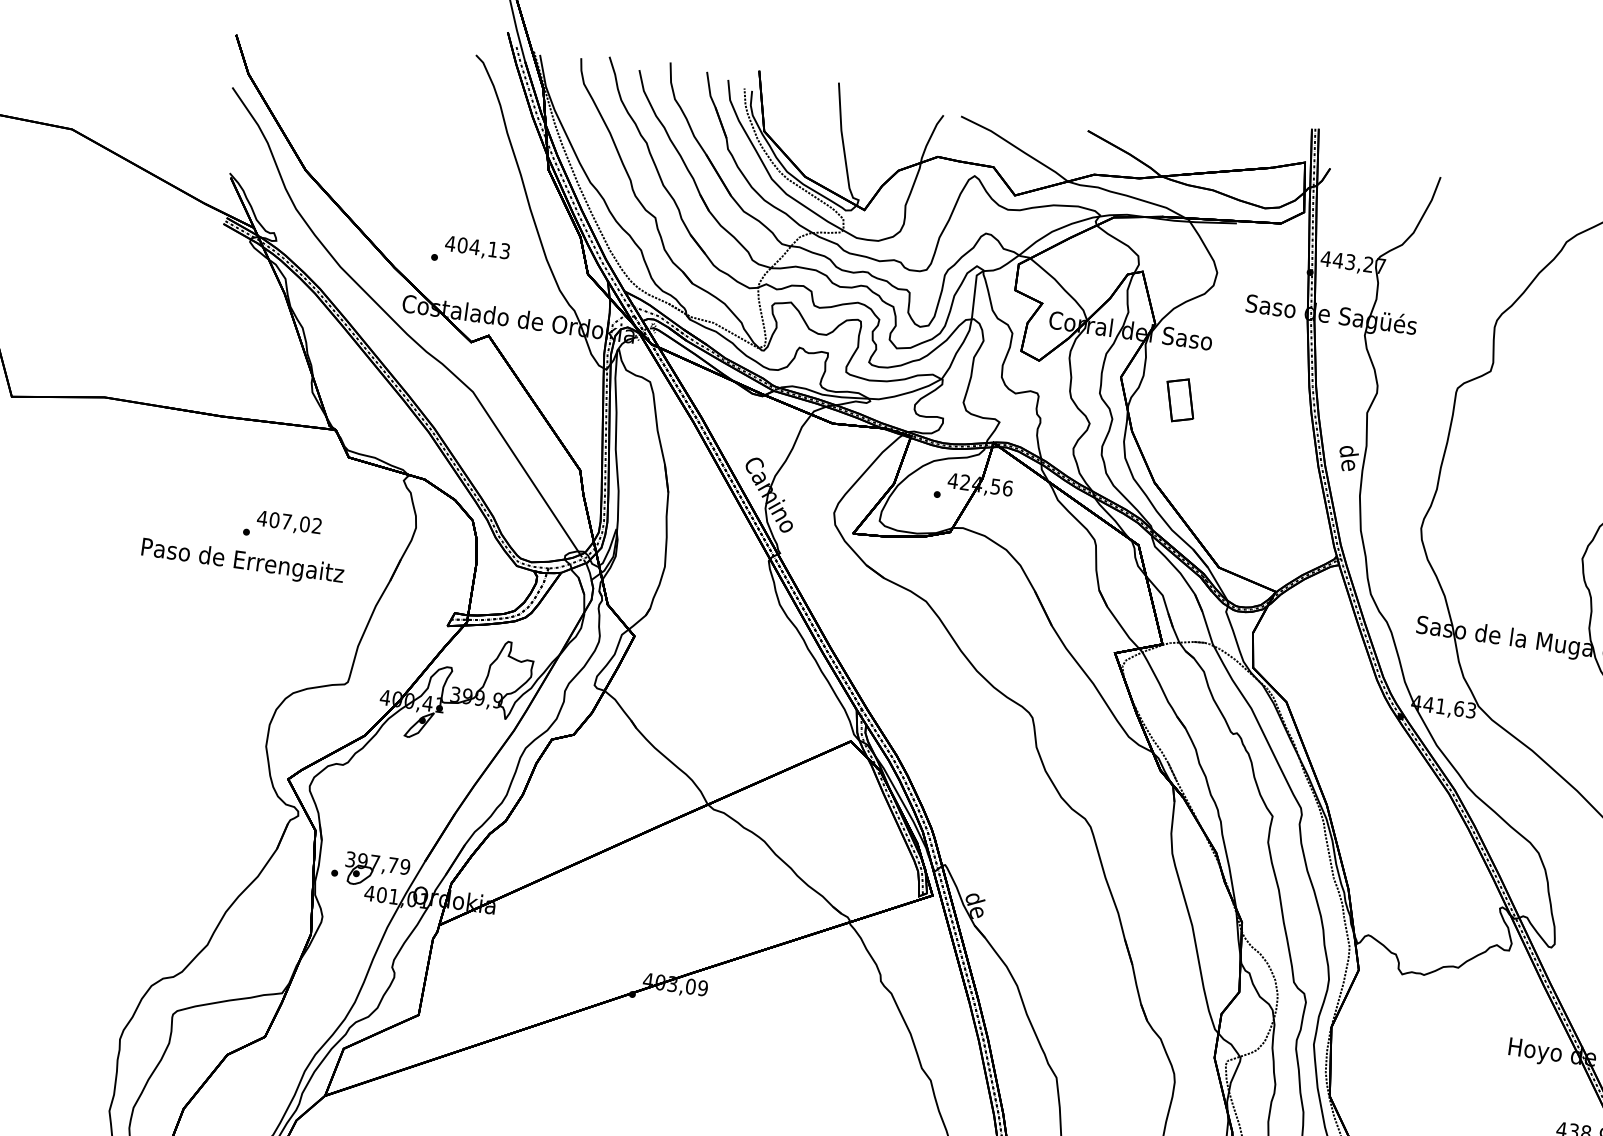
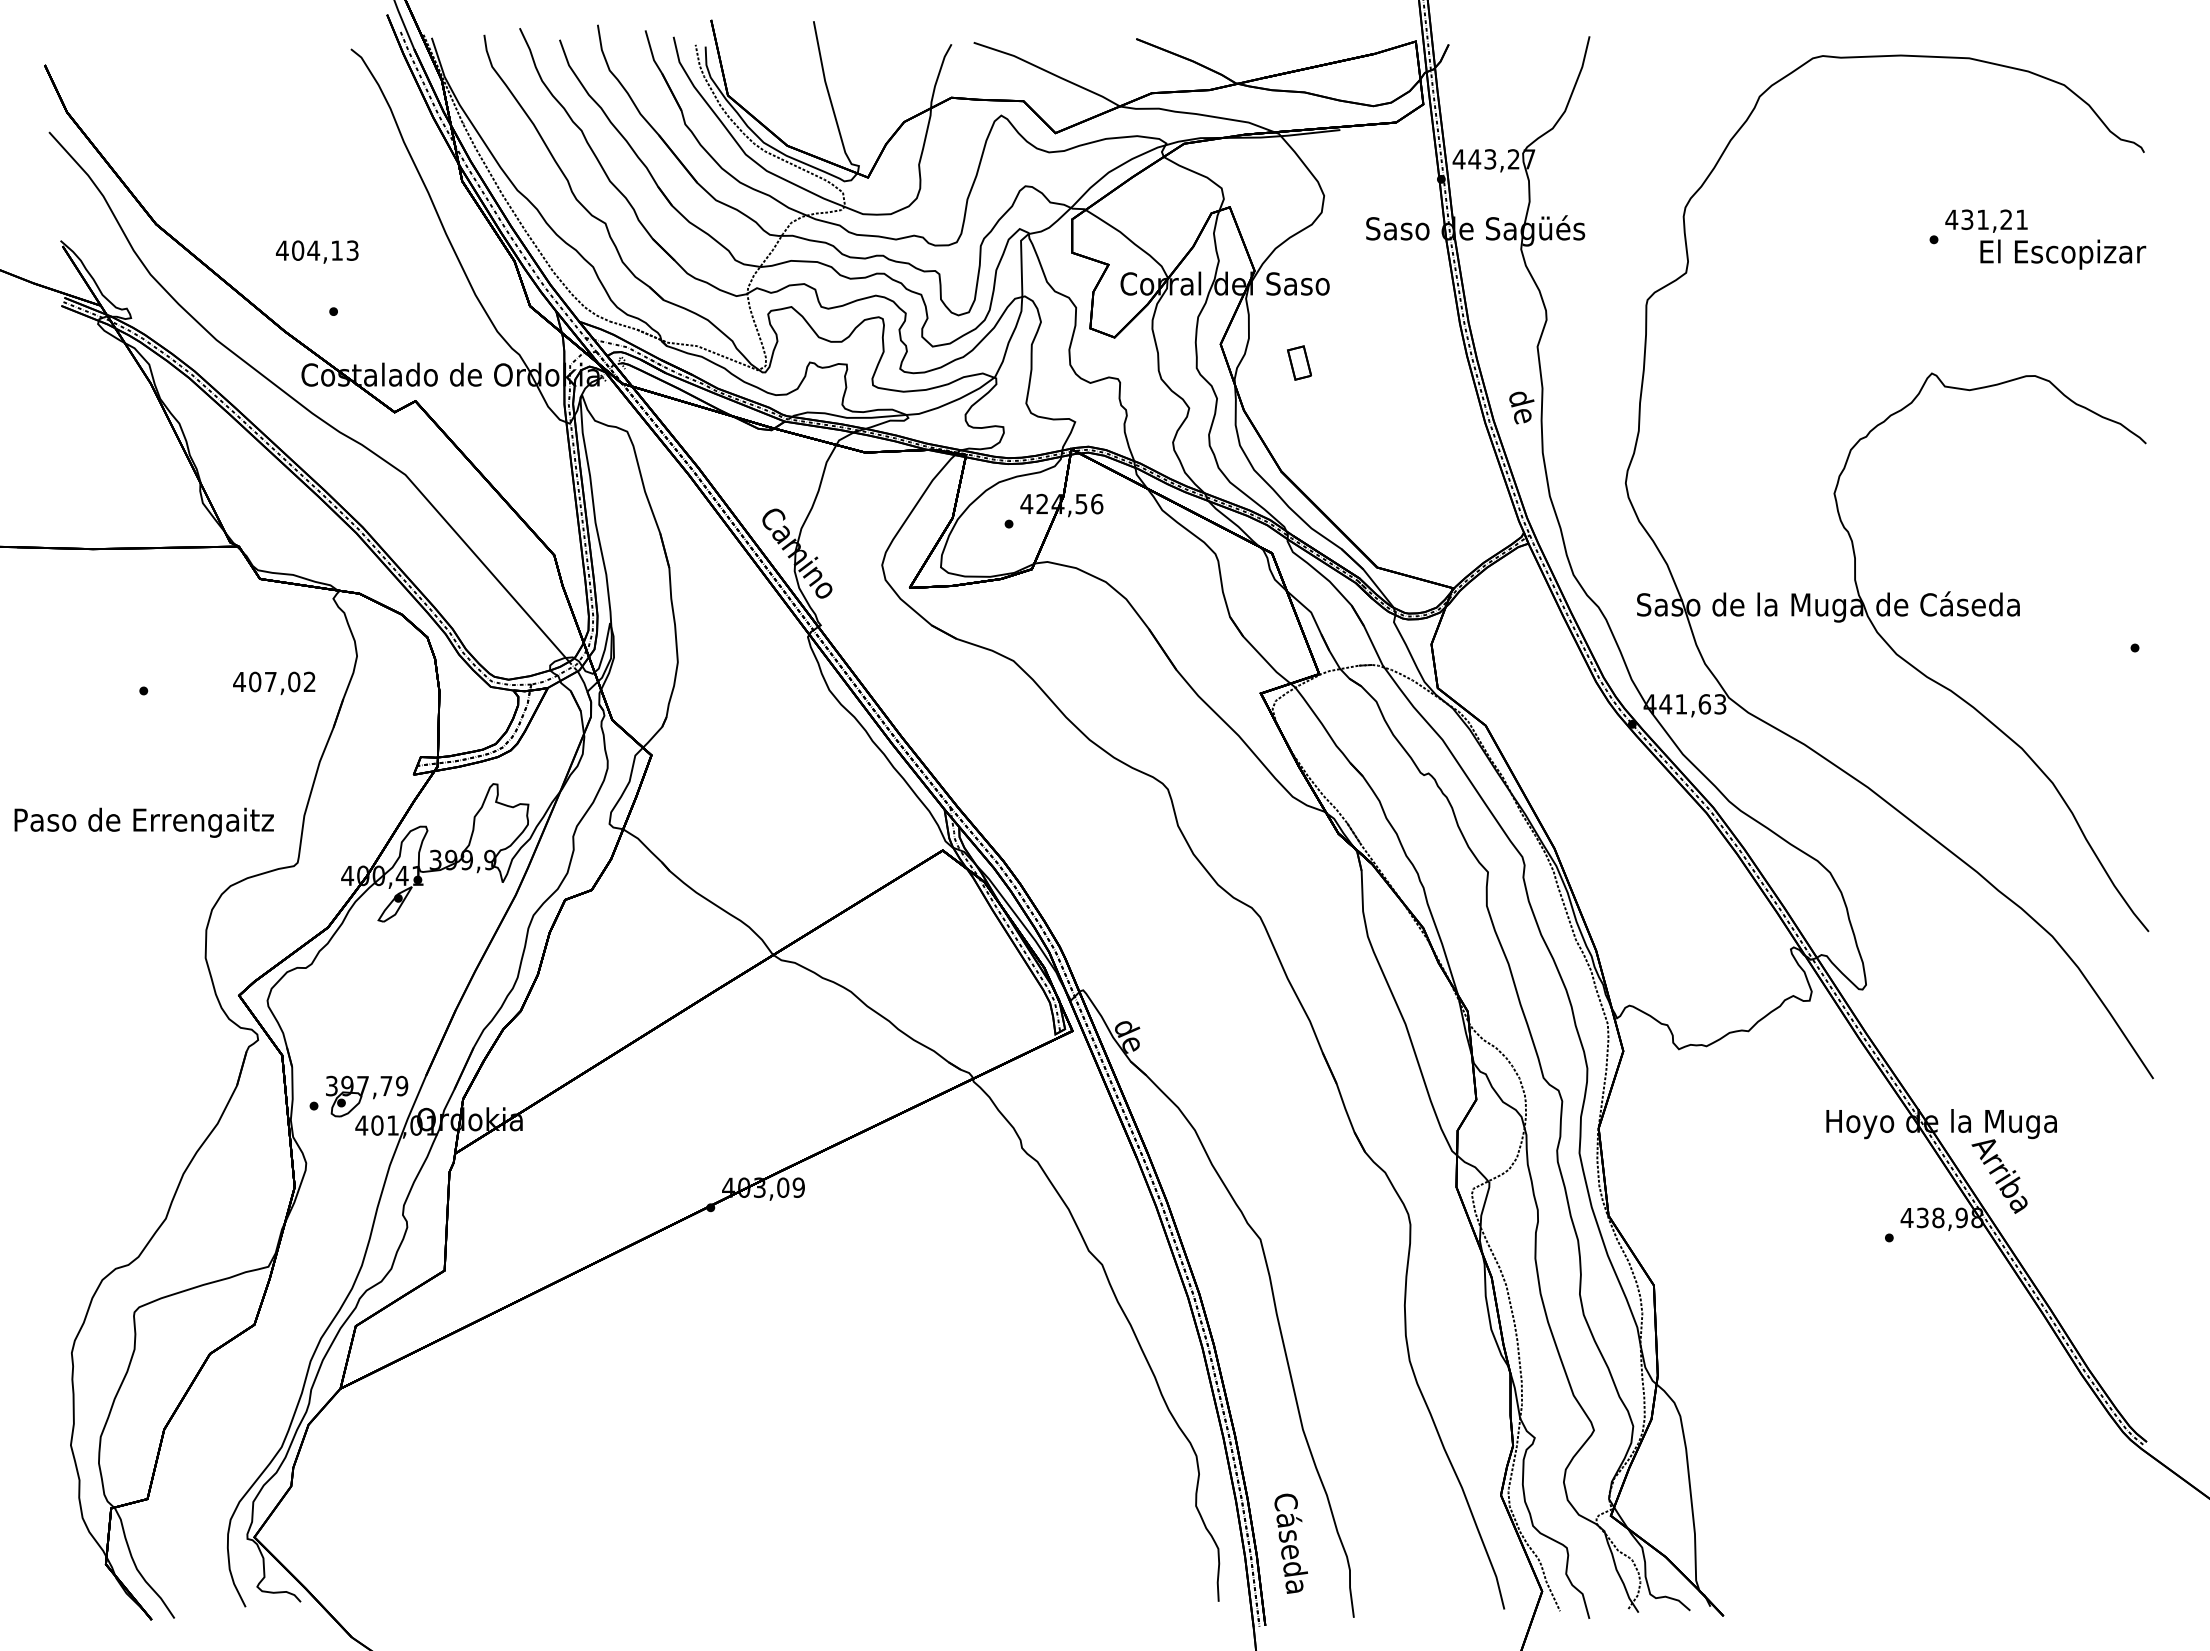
text: (477, 248) -> (317, 251), moved
part: (1180, 399) -> (1299, 362), size x0.6
text: (289, 523) -> (274, 683), moved
text: (242, 562) -> (143, 822), moved

